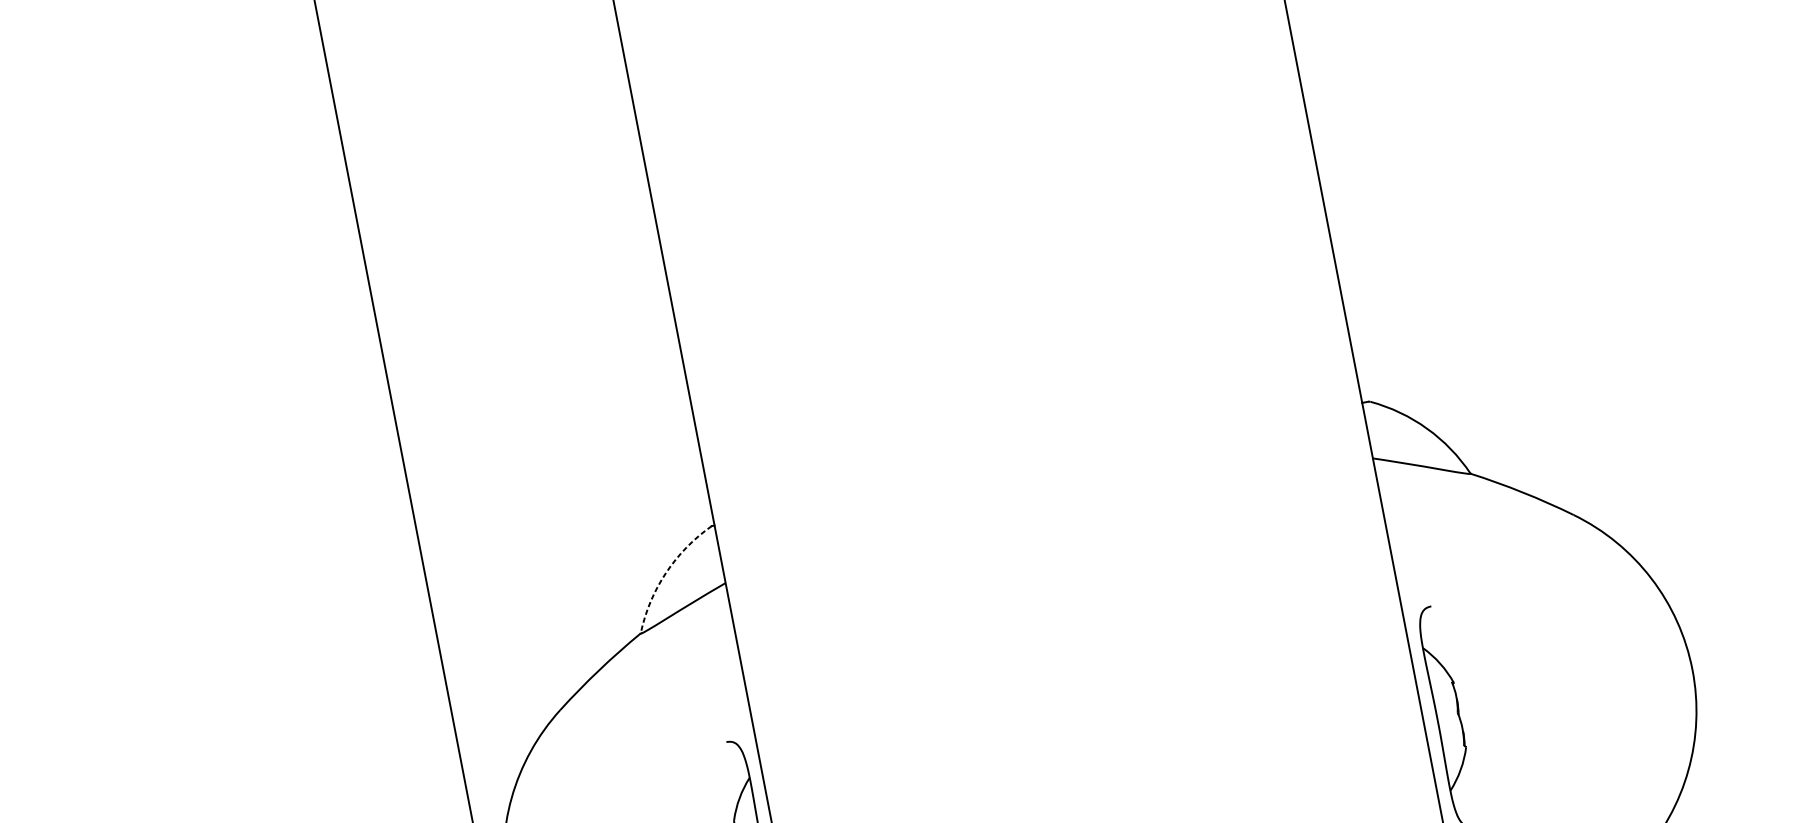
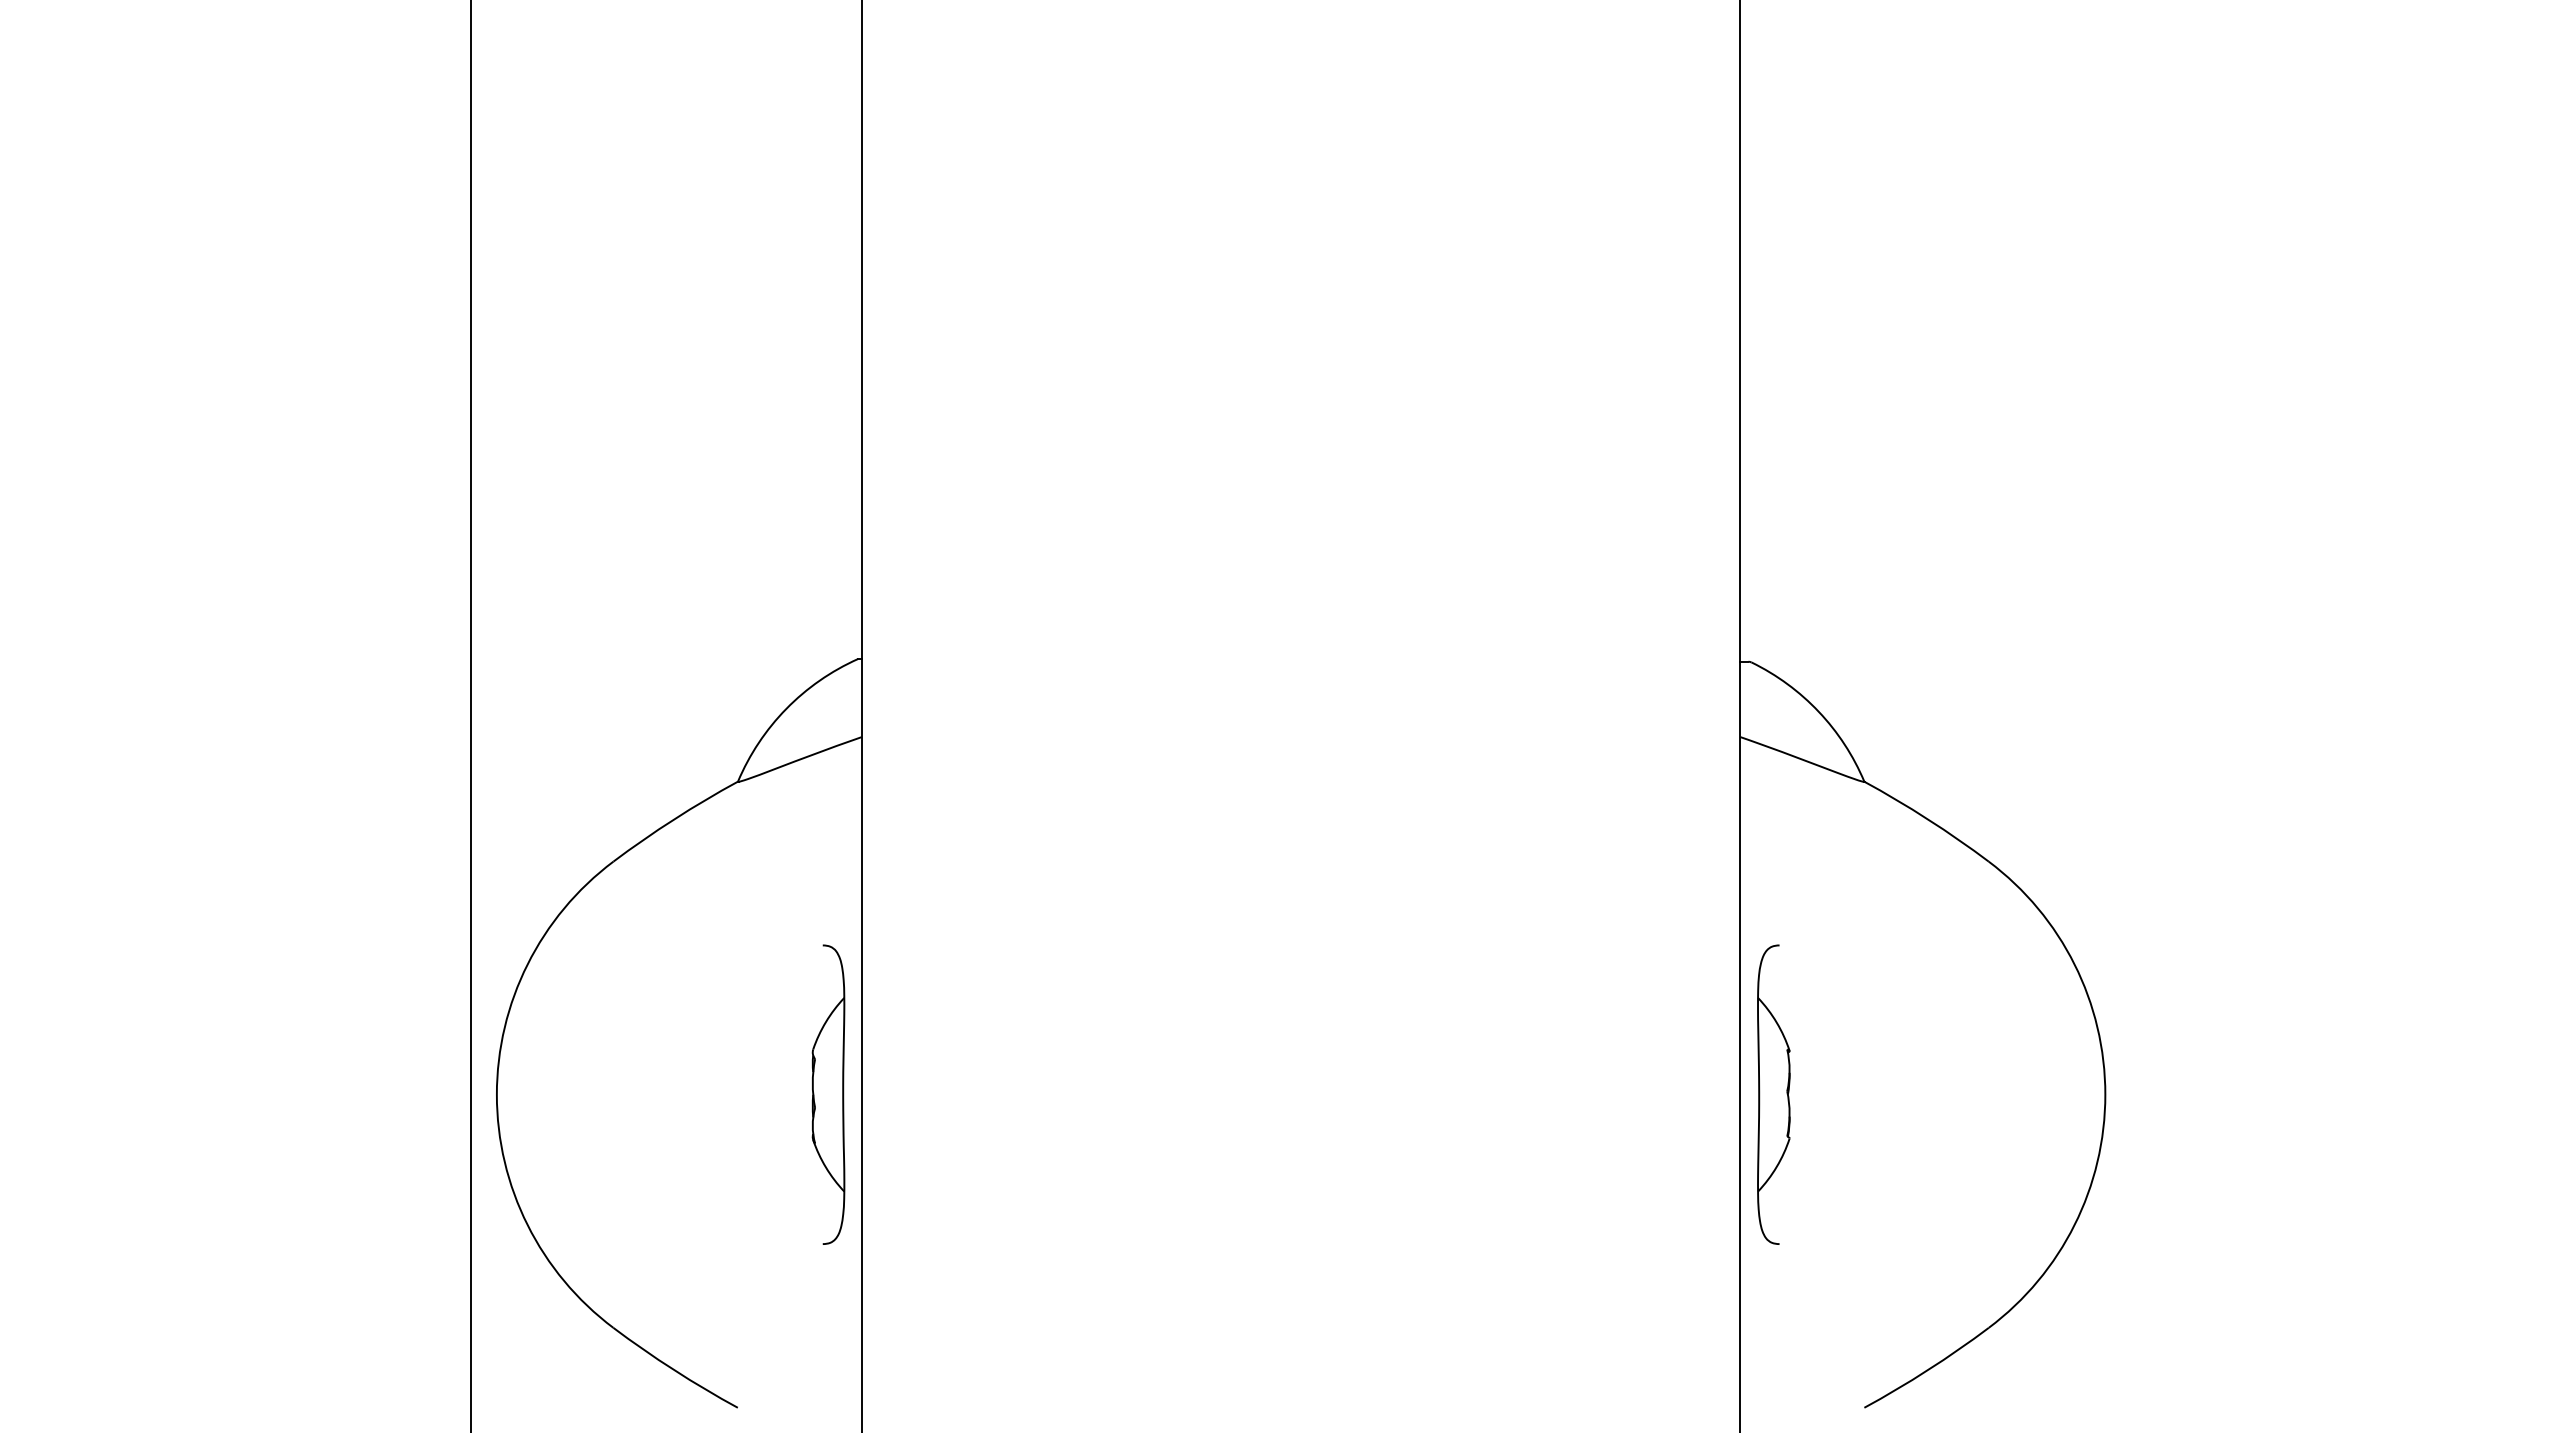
arc: (666, 572) -> (786, 708), dashed -> solid

